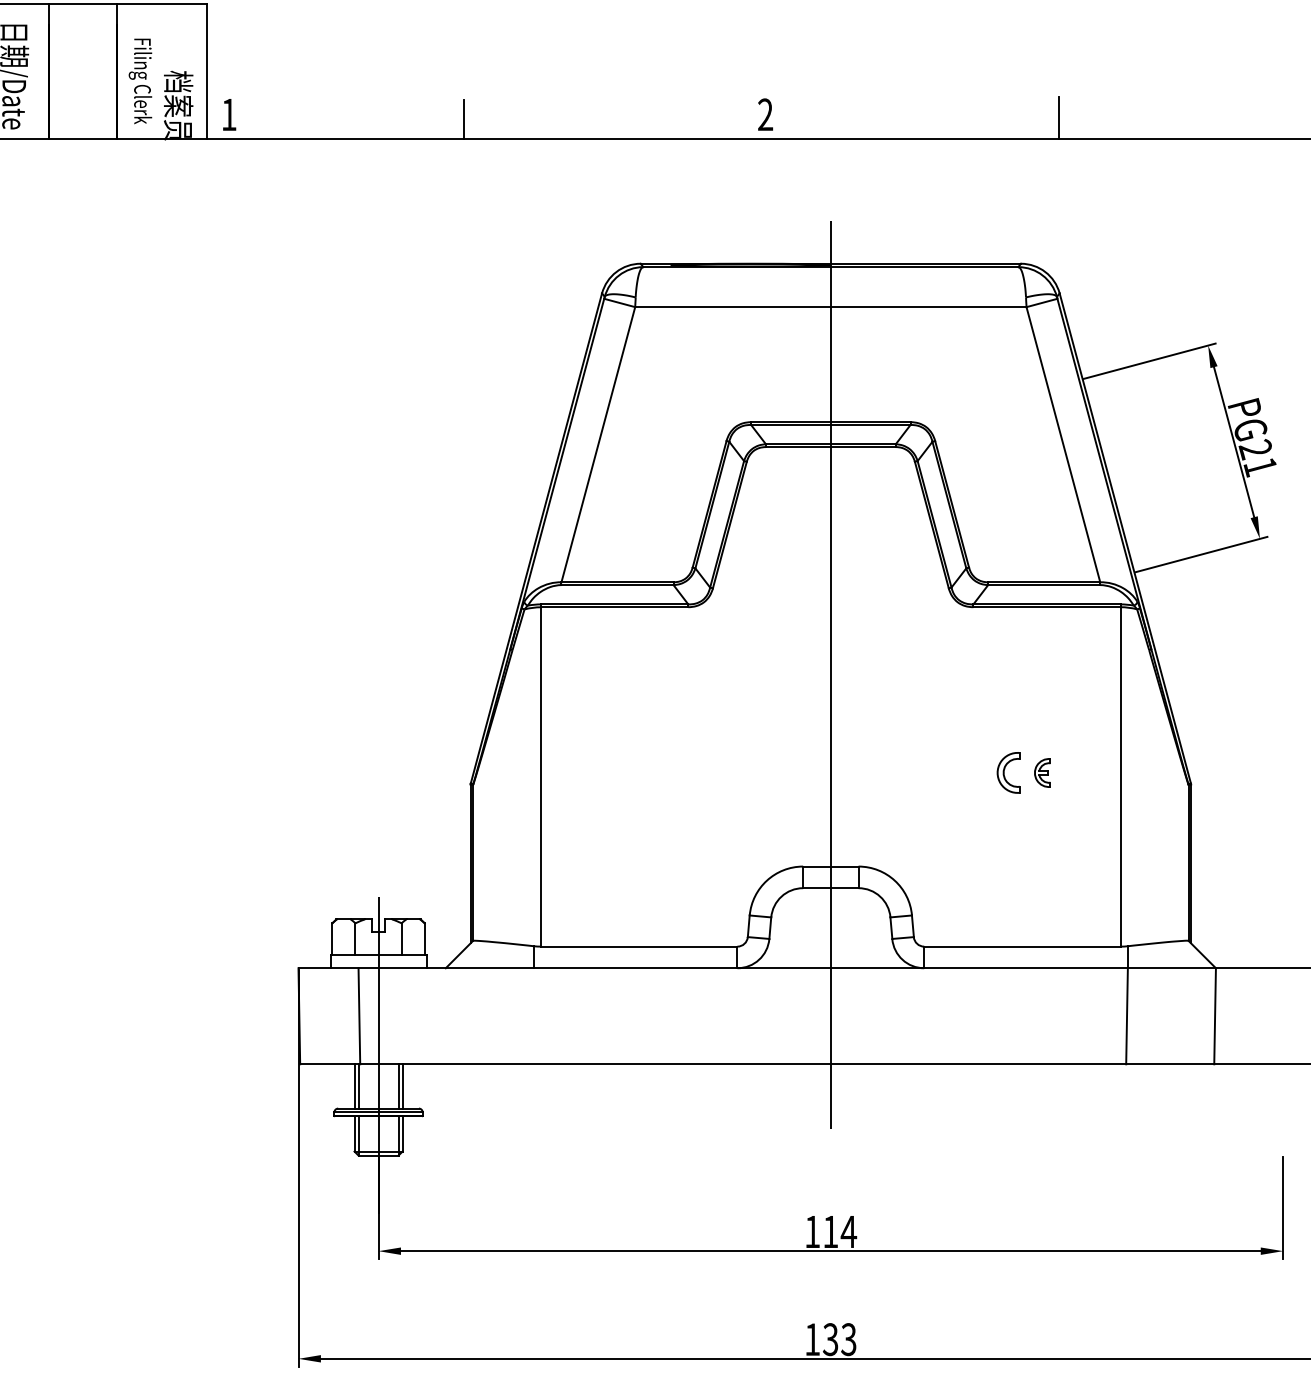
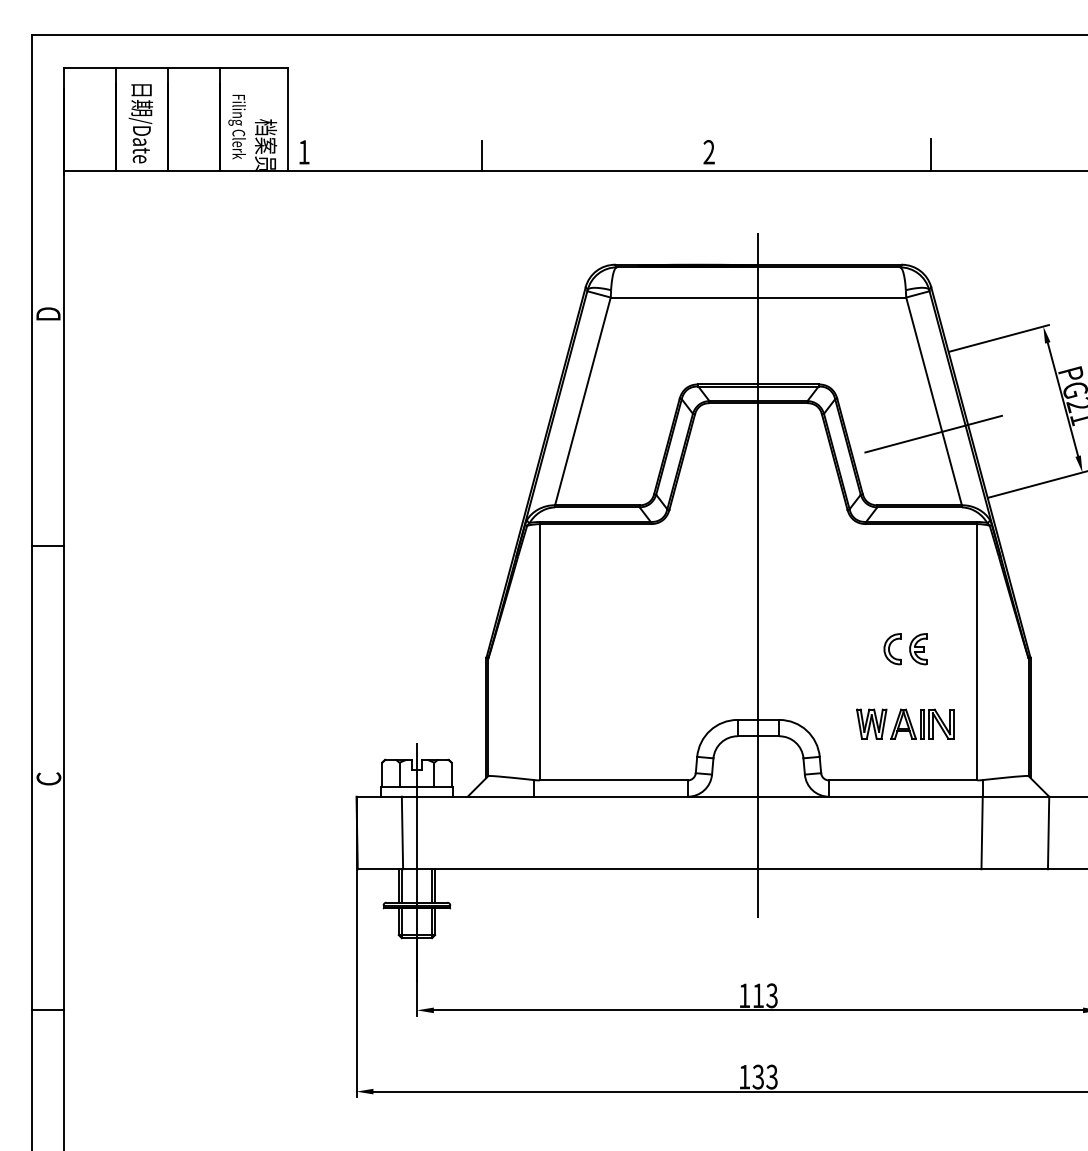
line: (1062, 487) -> (933, 433), added
part: (1042, 773) -> (918, 649), size x1.43
part: (1025, 871) -> (905, 723), added
text: (848, 1231) -> (771, 995), 114 -> 113

